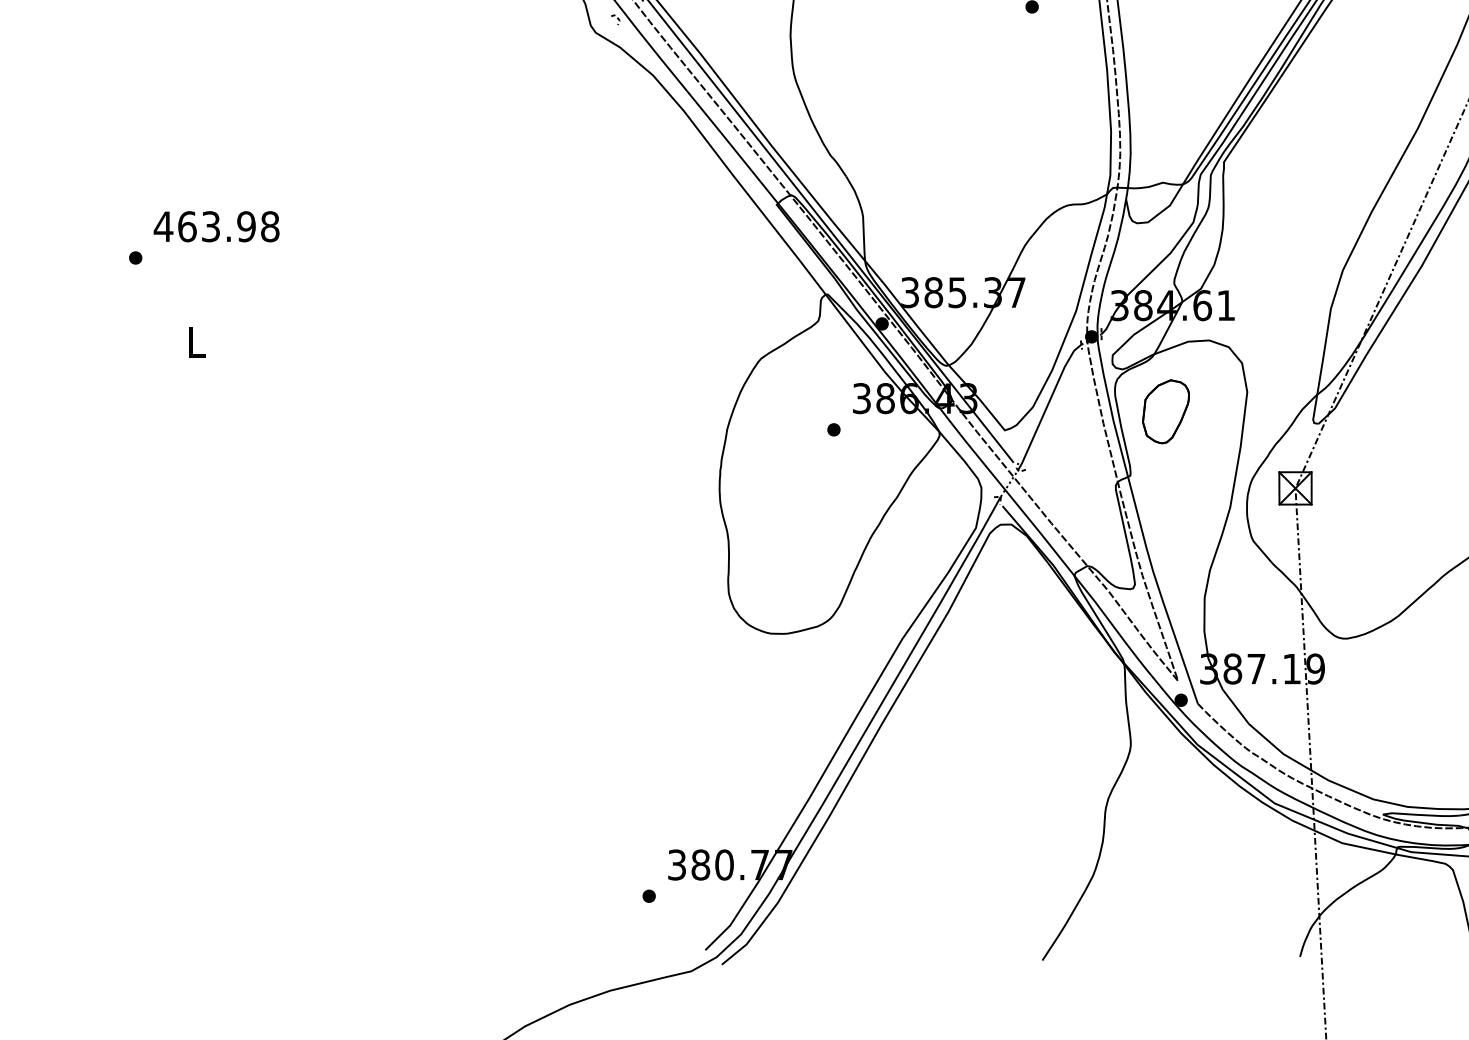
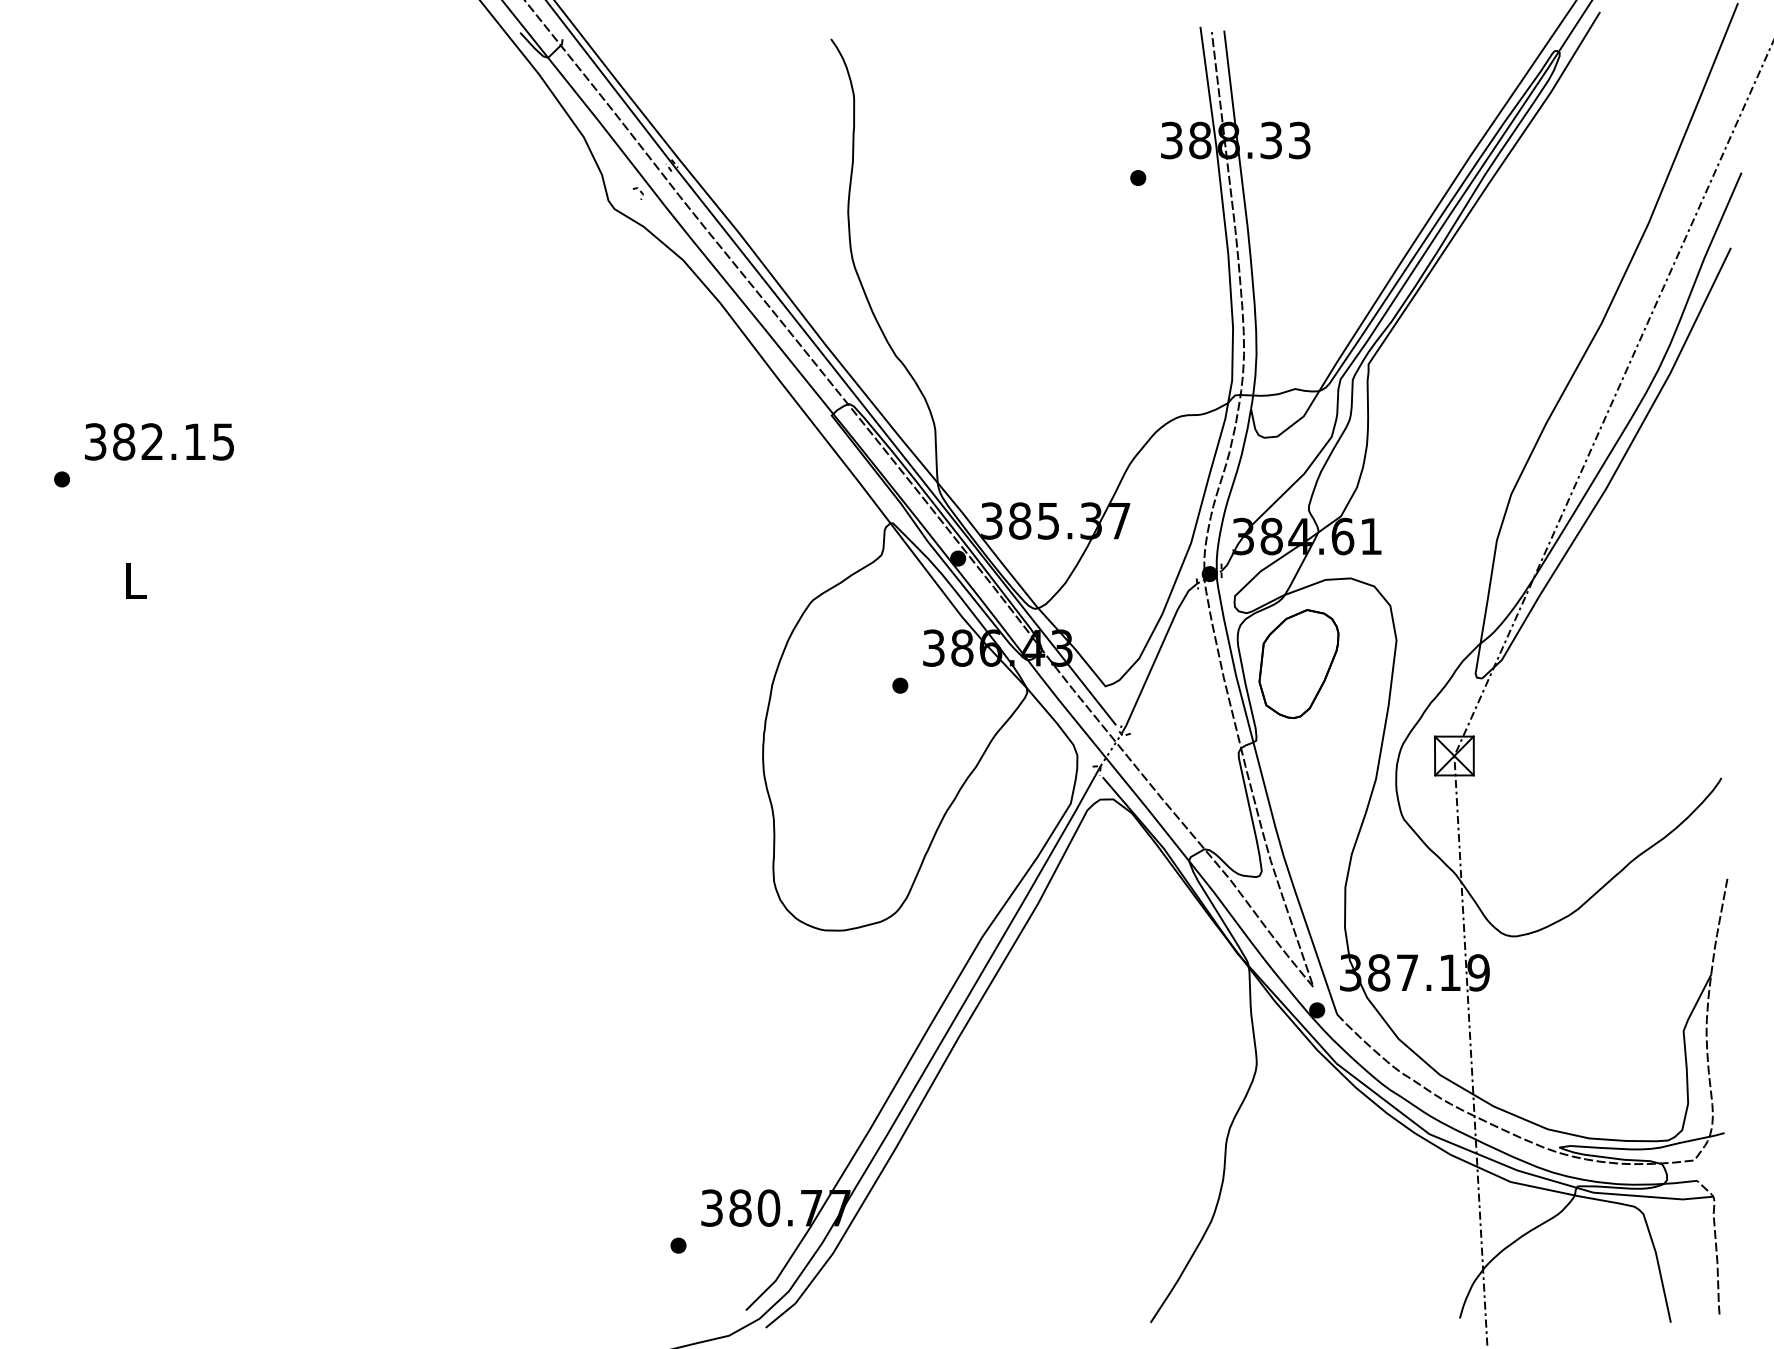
text: (216, 226) -> (158, 441), 463.98 -> 382.15
part: (1165, 411) -> (1298, 663), size x1.43

